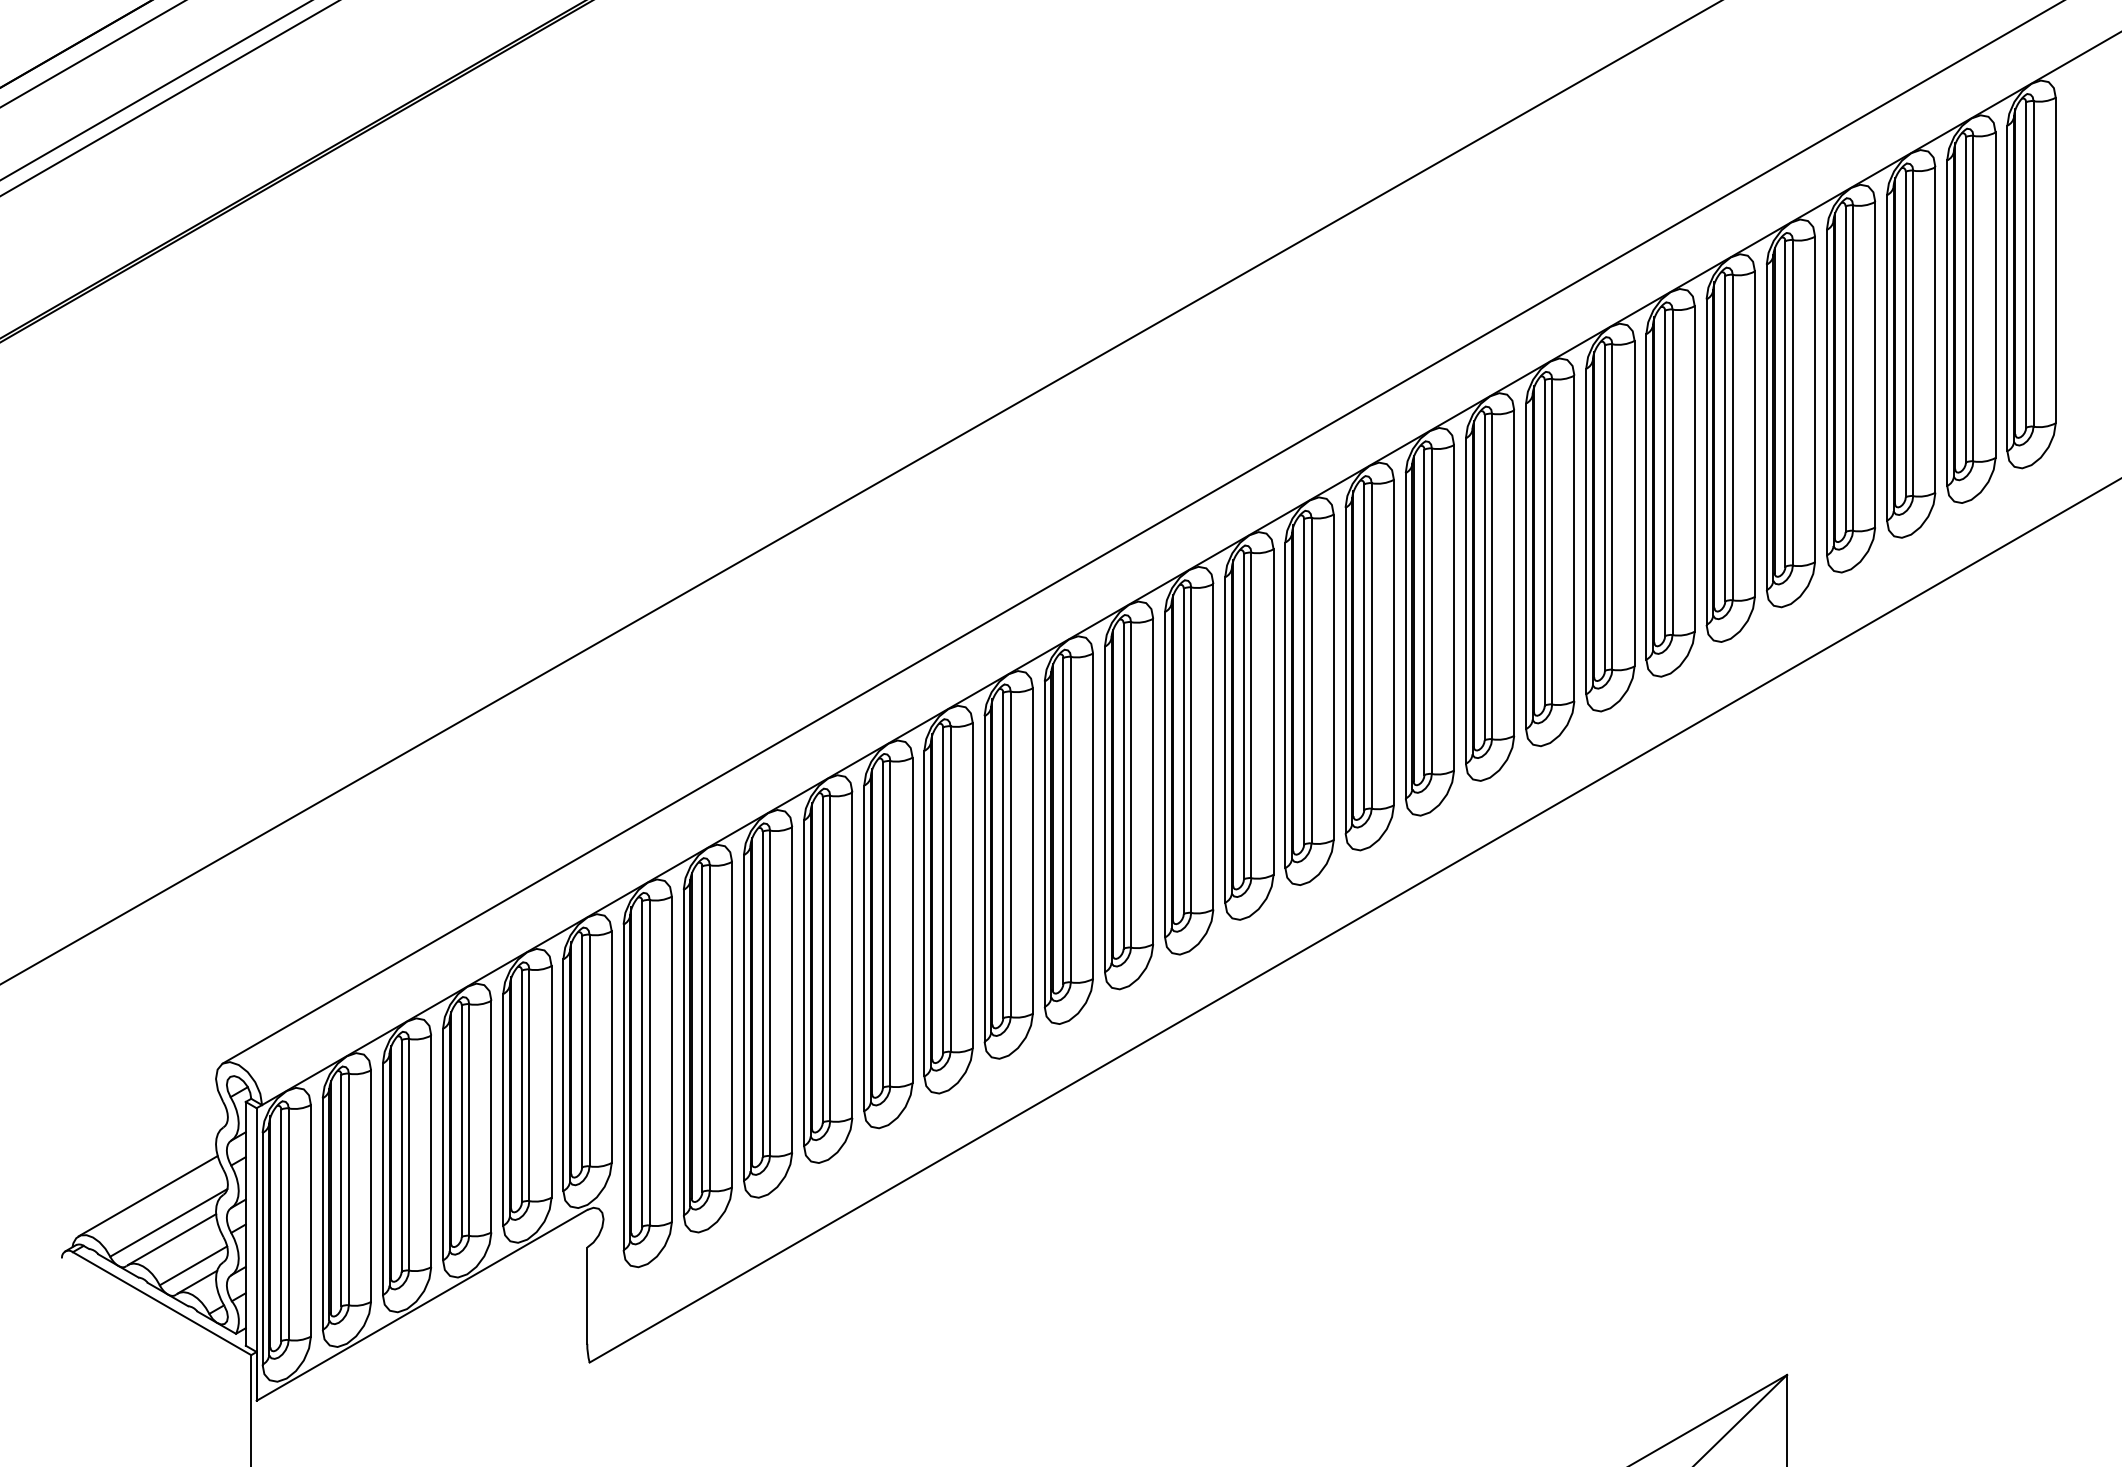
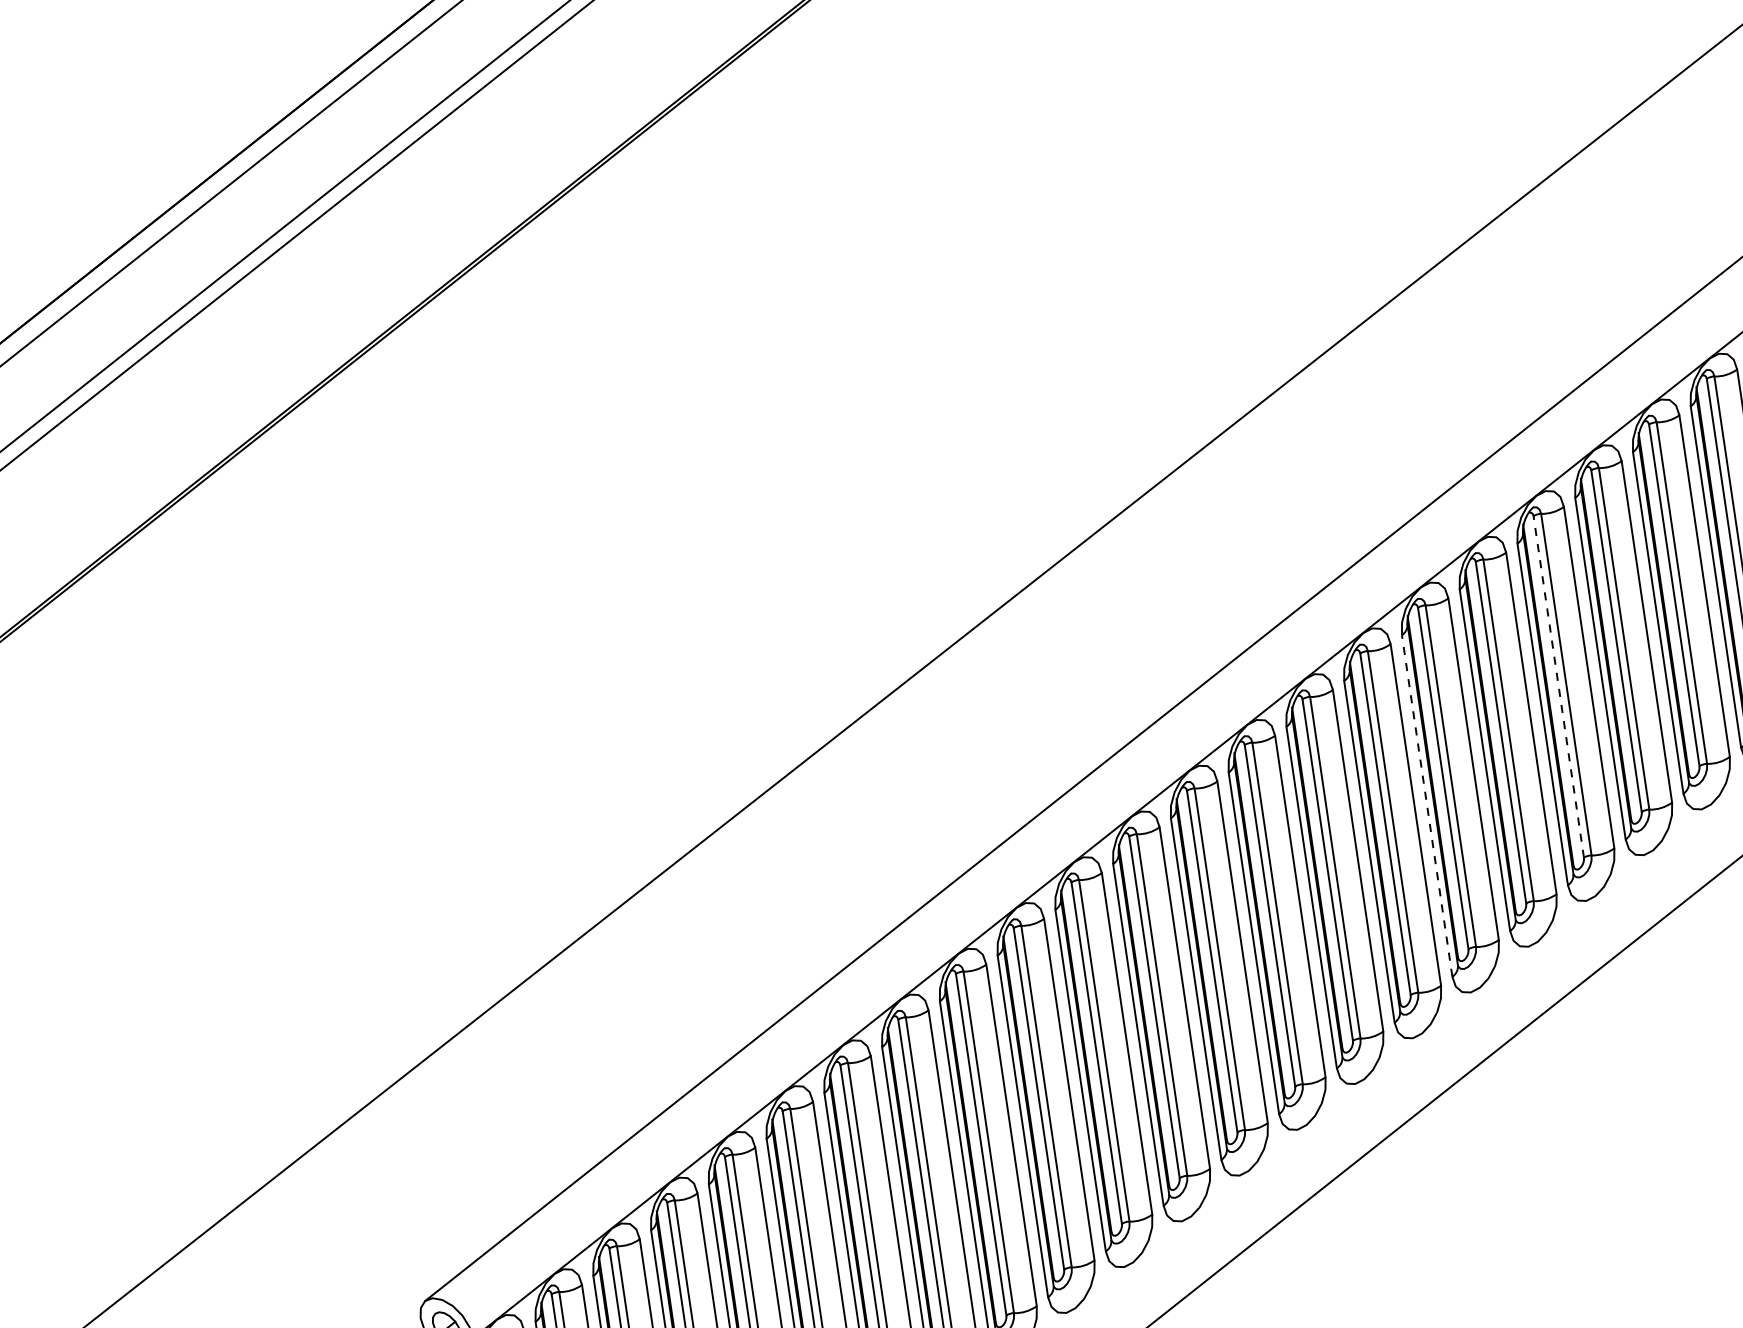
line: (1364, 647) -> (1559, 687), solid -> dashed
line: (1225, 739) -> (1427, 805), solid -> dashed

